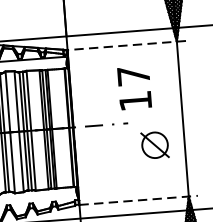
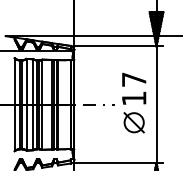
line: (126, 45) -> (118, 46), dashed -> solid
text: (134, 87) -> (134, 88), moved
line: (138, 201) -> (118, 163), dashed -> solid

